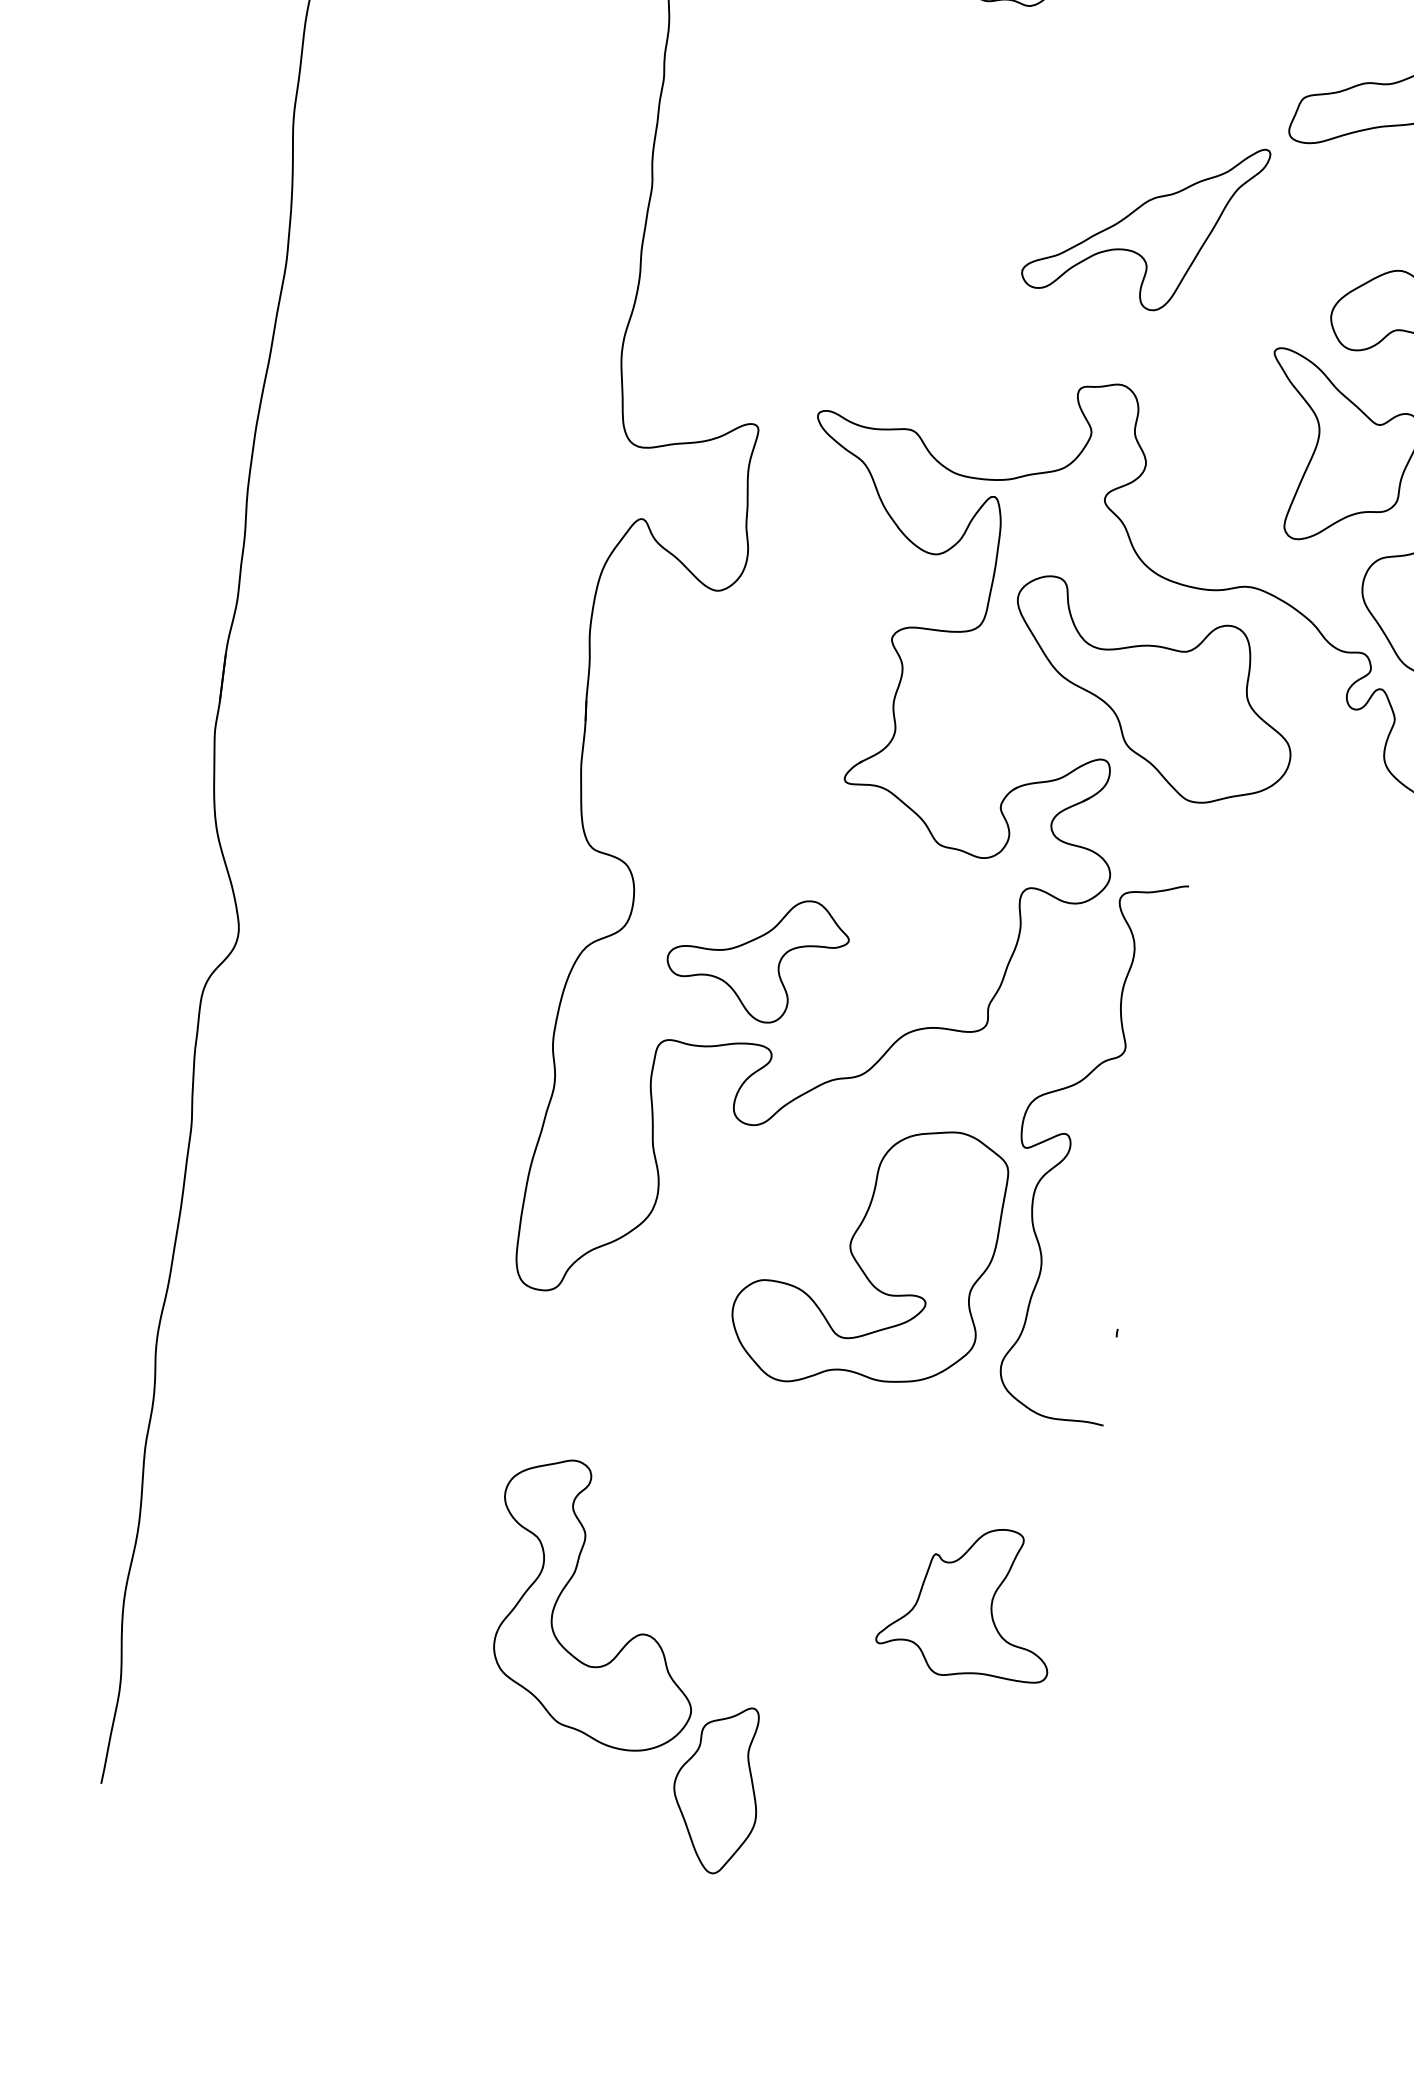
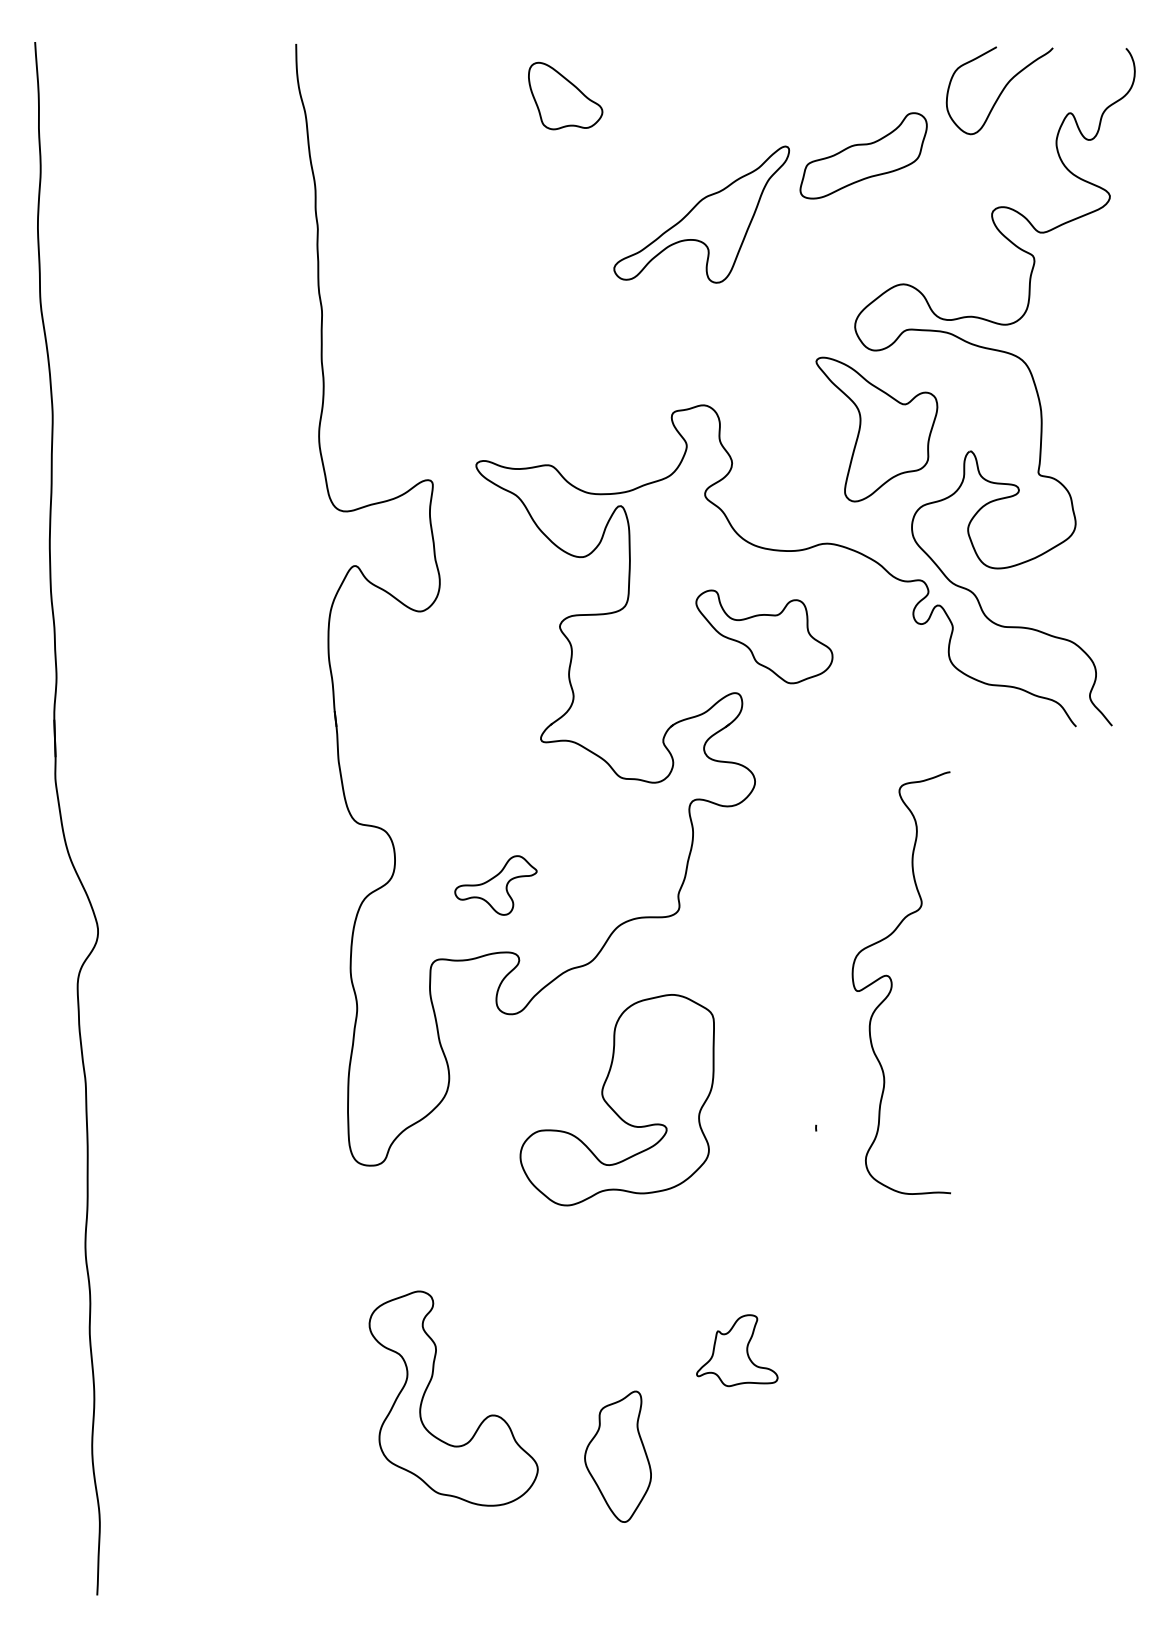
part: (1144, 219) -> (701, 214), moved
part: (1151, 693) -> (764, 636), size x0.6
part: (756, 956) -> (495, 885), size x0.6
curve: (1071, 1143) -> (892, 982), moved
part: (970, 1601) -> (737, 1350), size x0.6
part: (716, 1787) -> (617, 1456), moved

